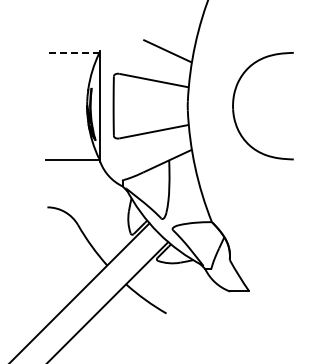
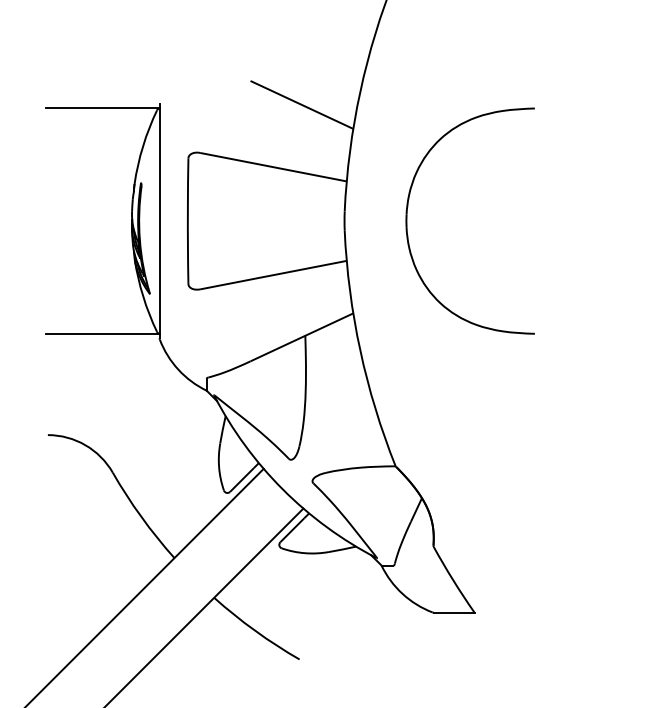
line: (73, 52) -> (103, 107), dashed -> solid
part: (234, 110) -> (409, 230), moved

